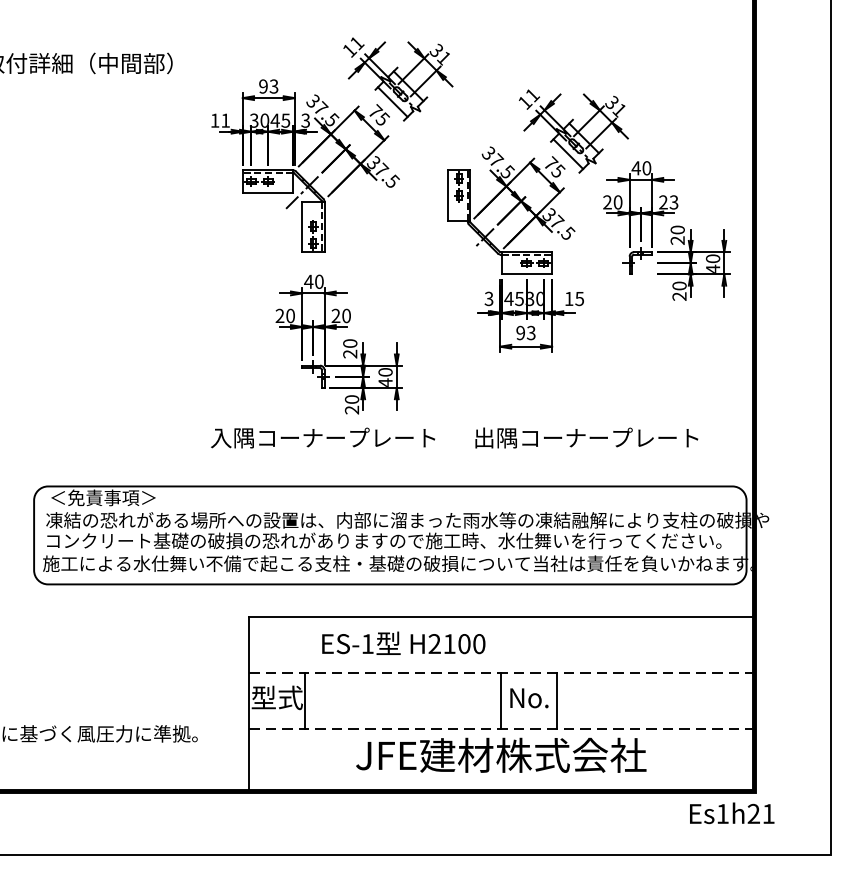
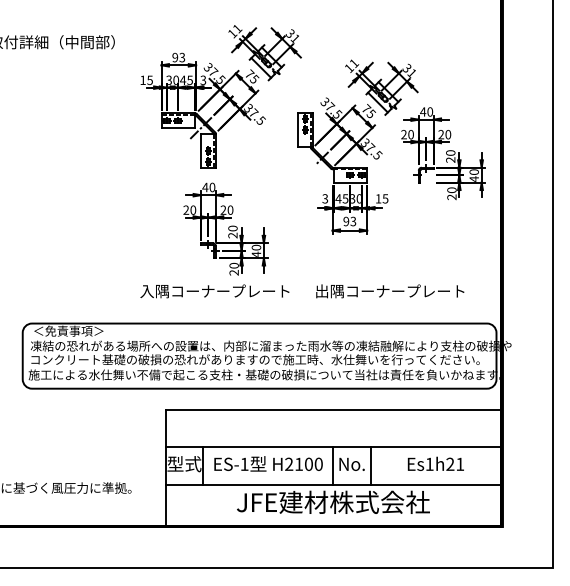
text: (224, 120) -> (149, 80), 11 -> 15
text: (674, 202) -> (448, 134), 23 -> 20
text: (403, 642) -> (268, 463), moved
line: (501, 672) -> (333, 447), dashed -> solid
line: (501, 728) -> (333, 484), dashed -> solid
text: (731, 812) -> (435, 463), moved

